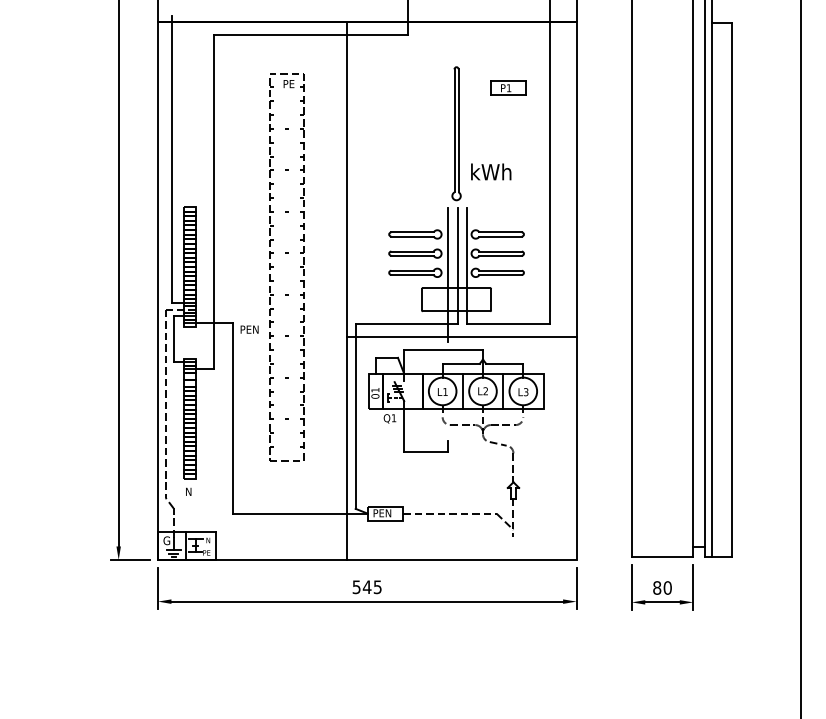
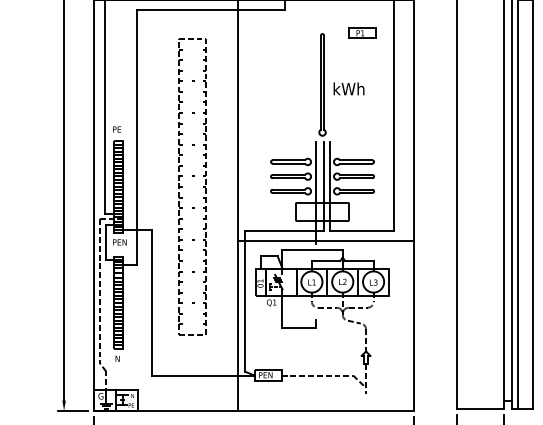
text: (288, 84) -> (116, 129), moved
part: (508, 87) -> (362, 32), moved
text: (491, 171) -> (349, 88), moved
text: (249, 329) -> (119, 242), moved

